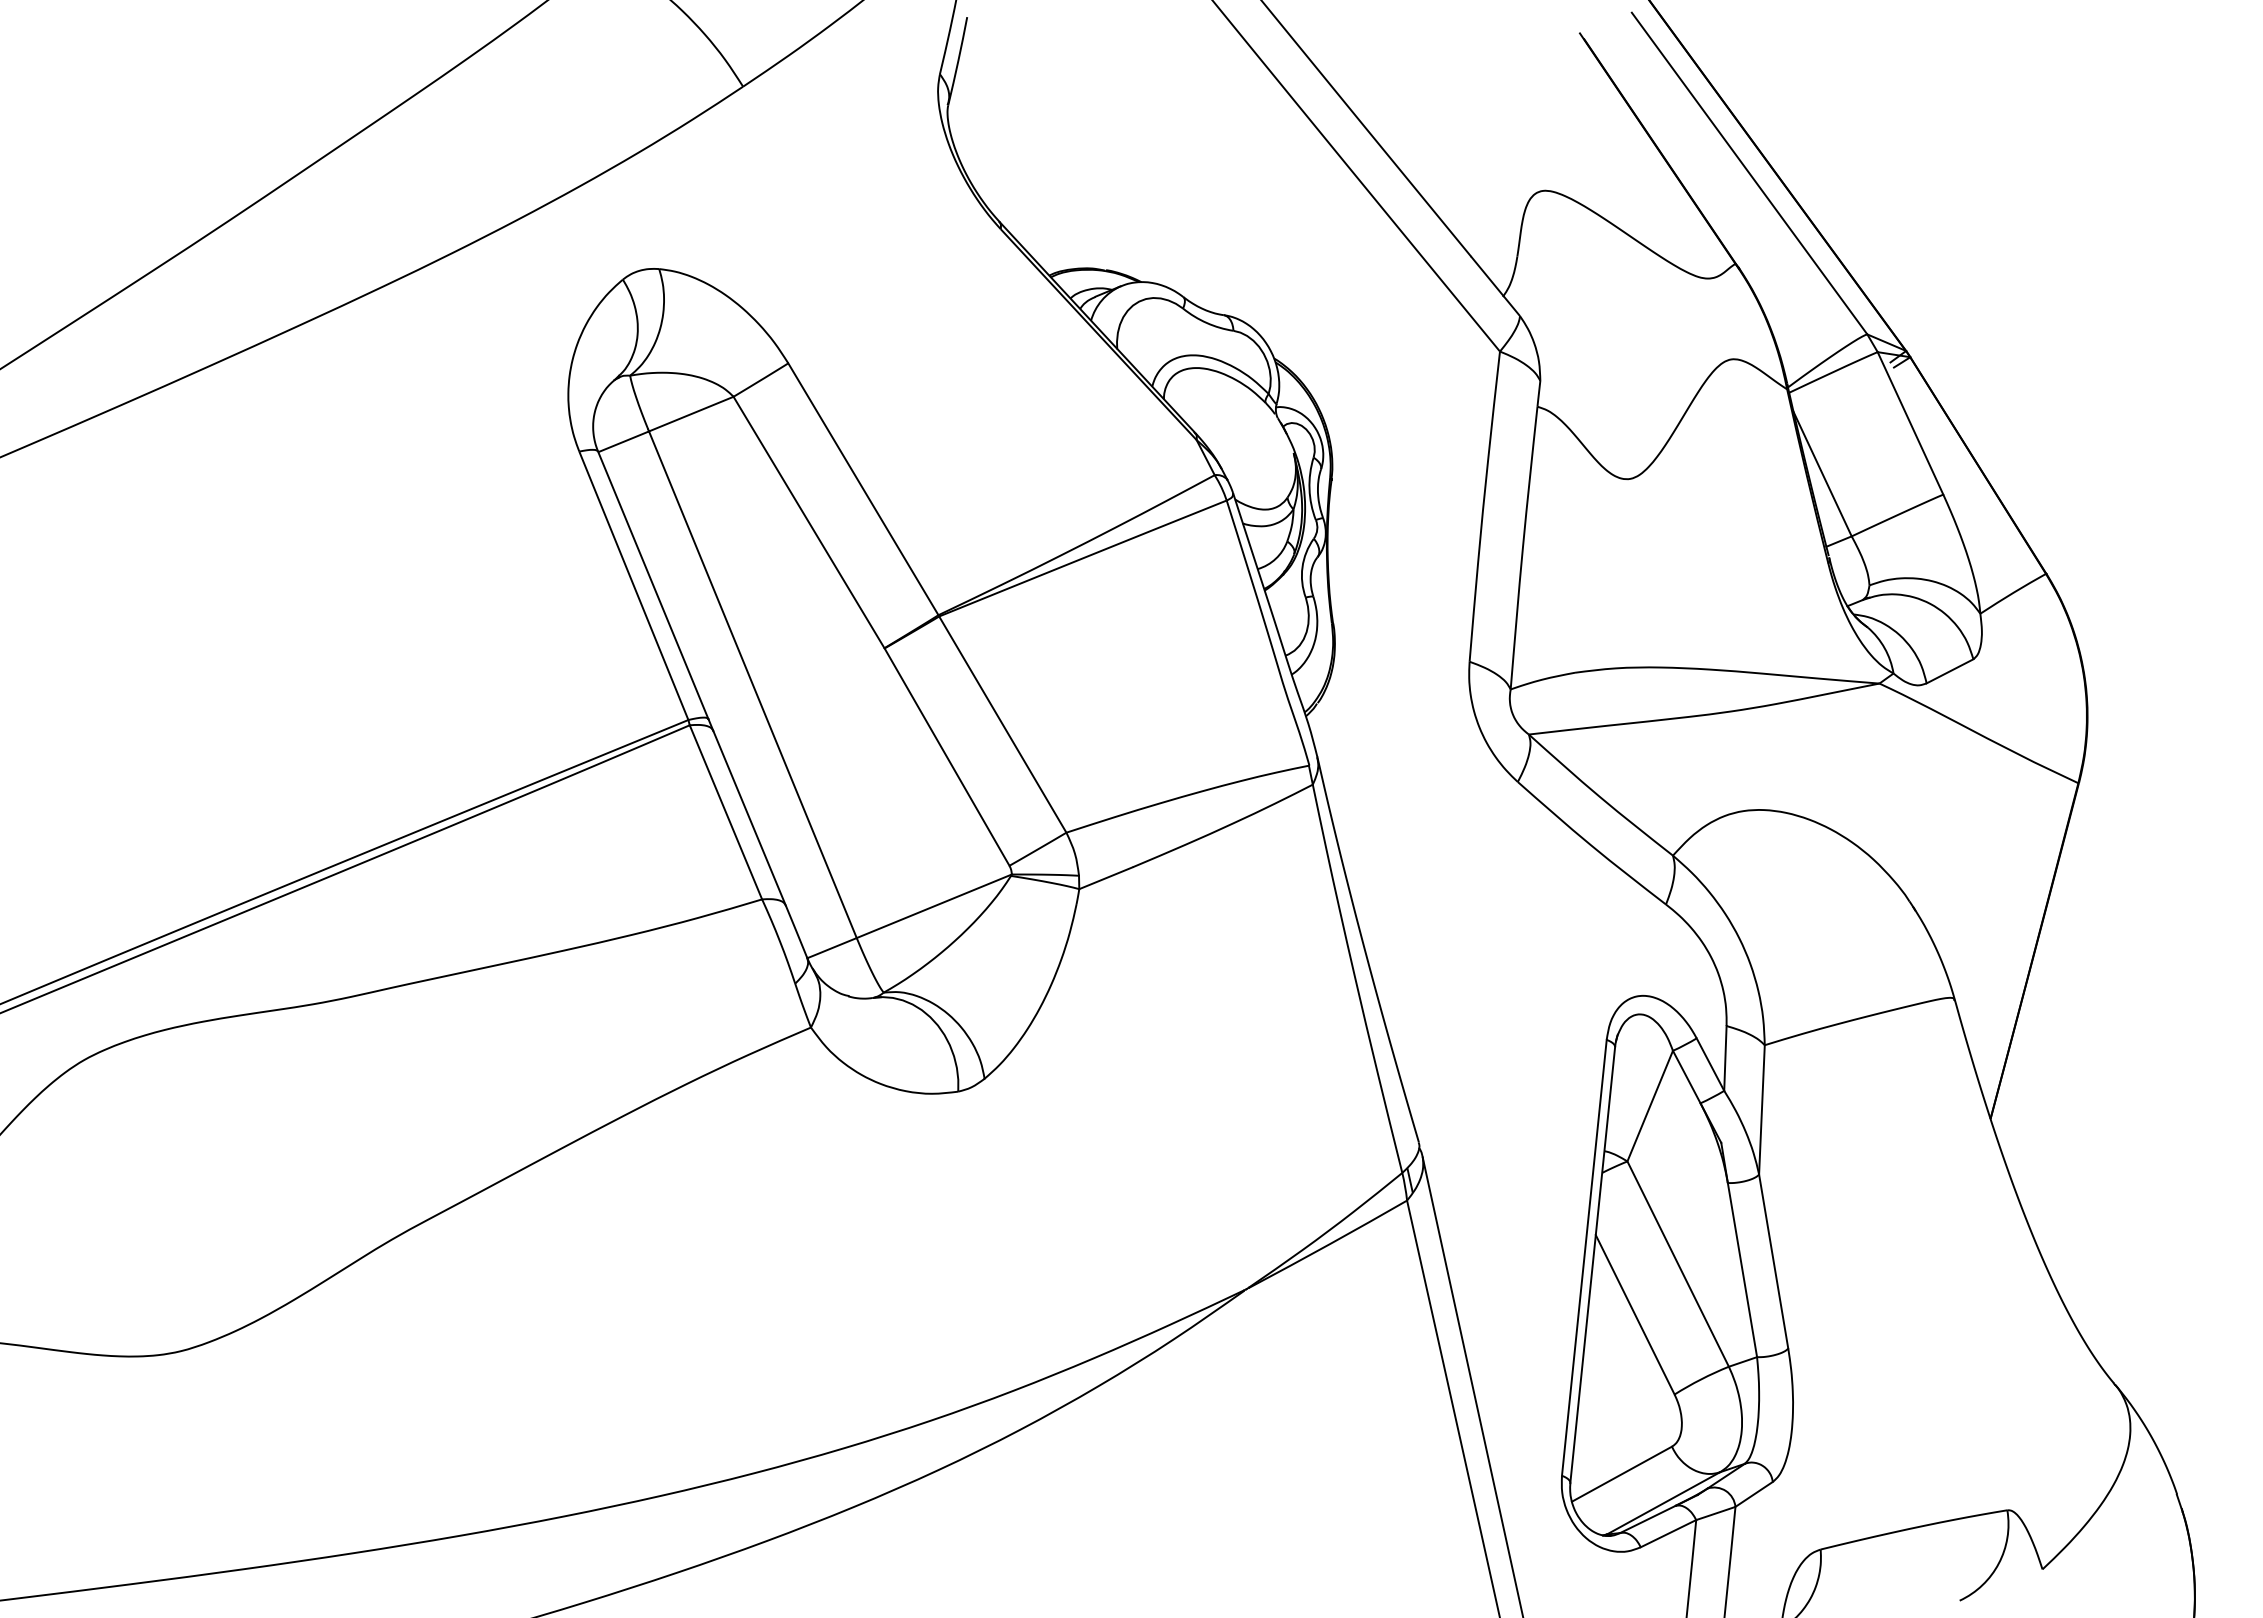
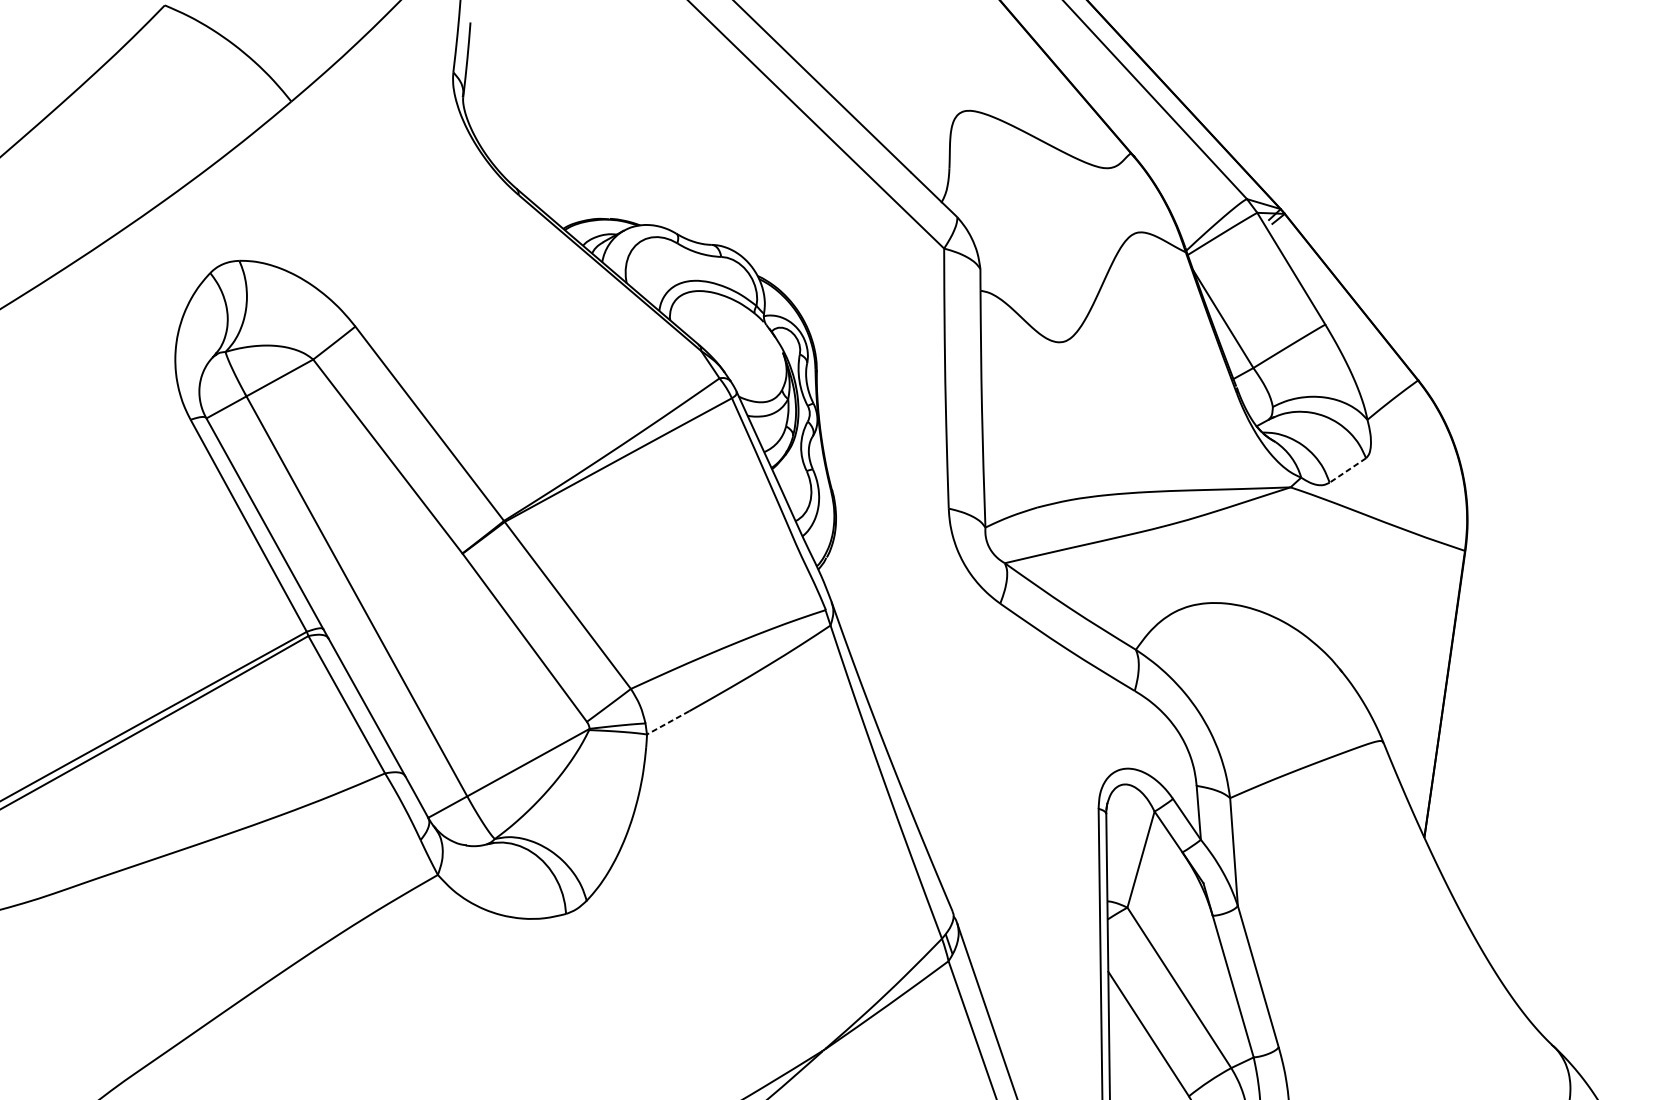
line: (1949, 671) -> (1347, 470), solid -> dashed
line: (1106, 878) -> (668, 723), solid -> dashed

